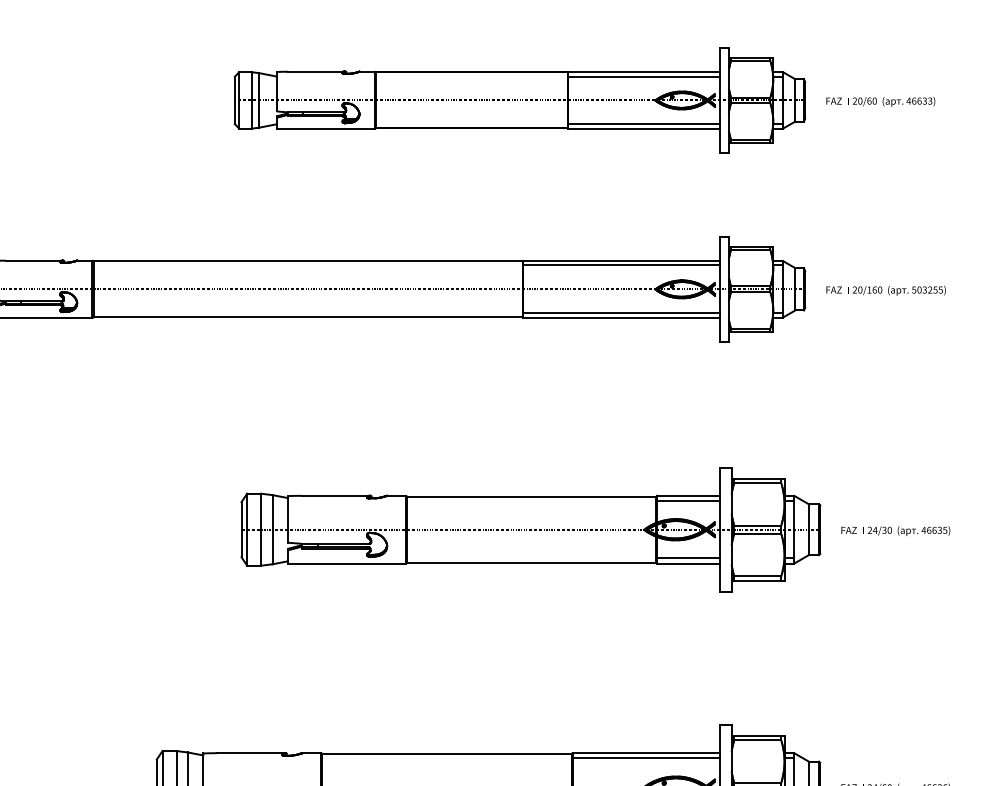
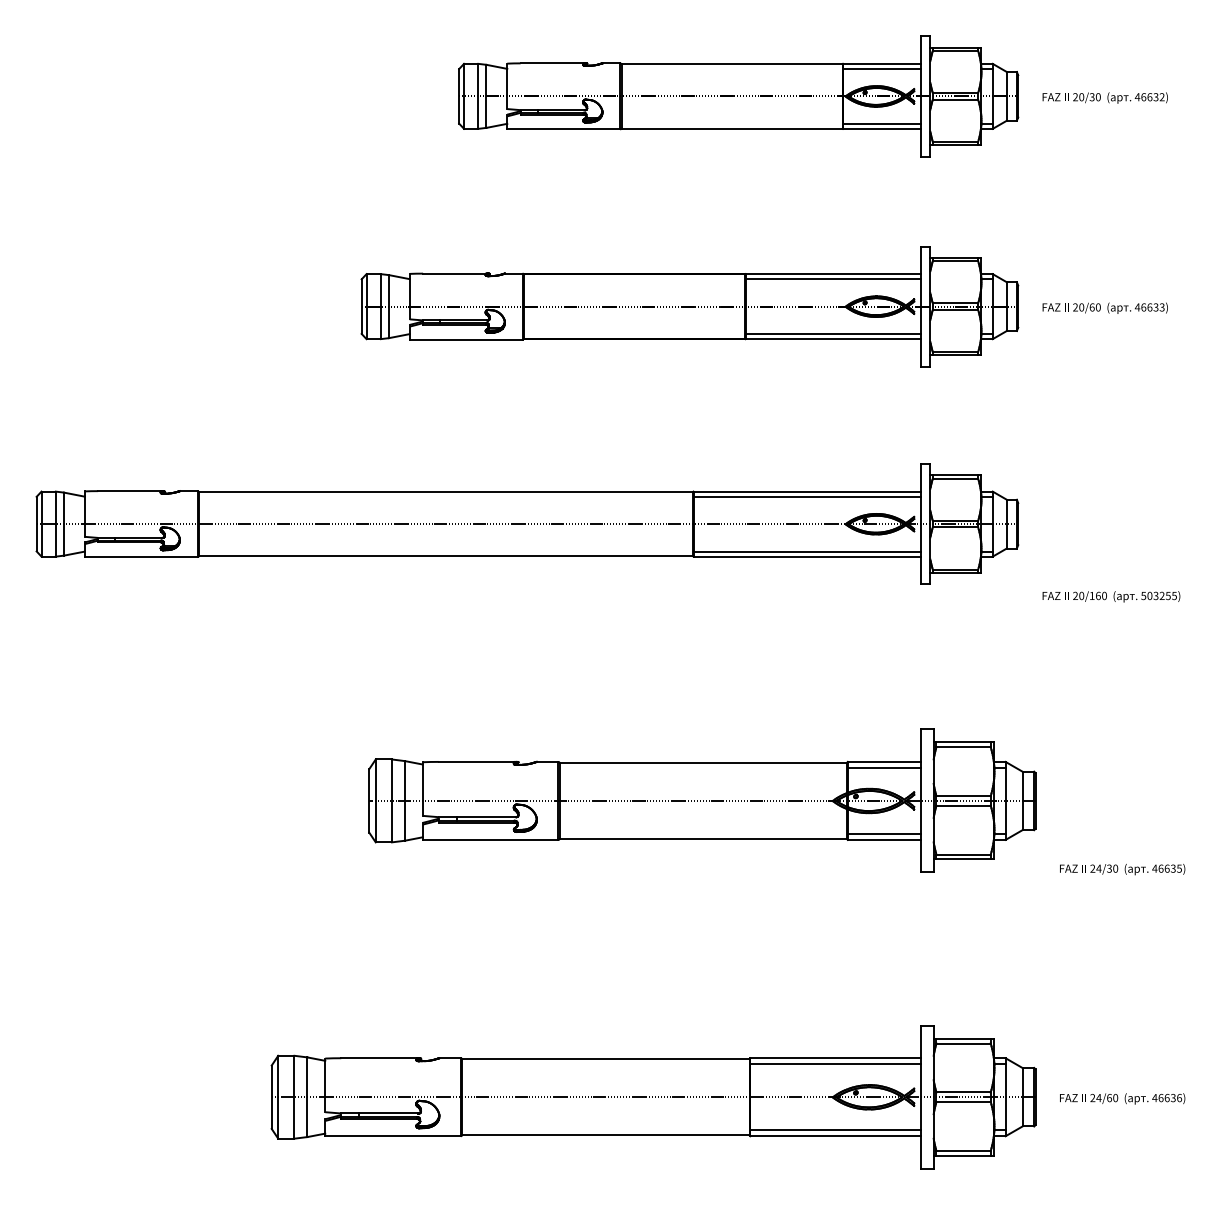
text: (886, 290) -> (1111, 596), moved
text: (895, 531) -> (1122, 869), moved

